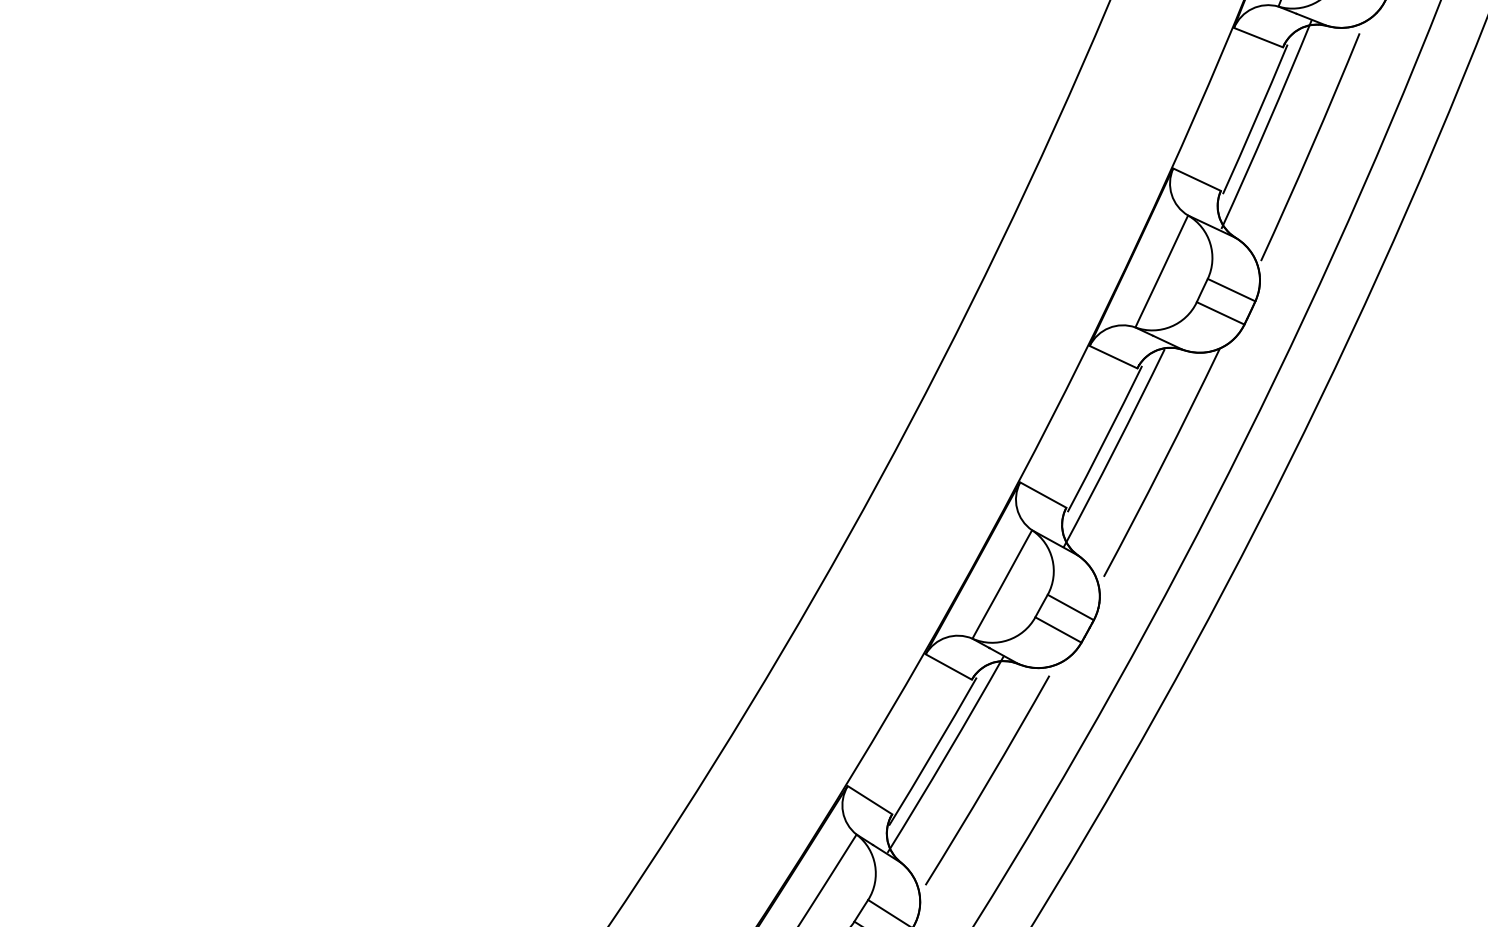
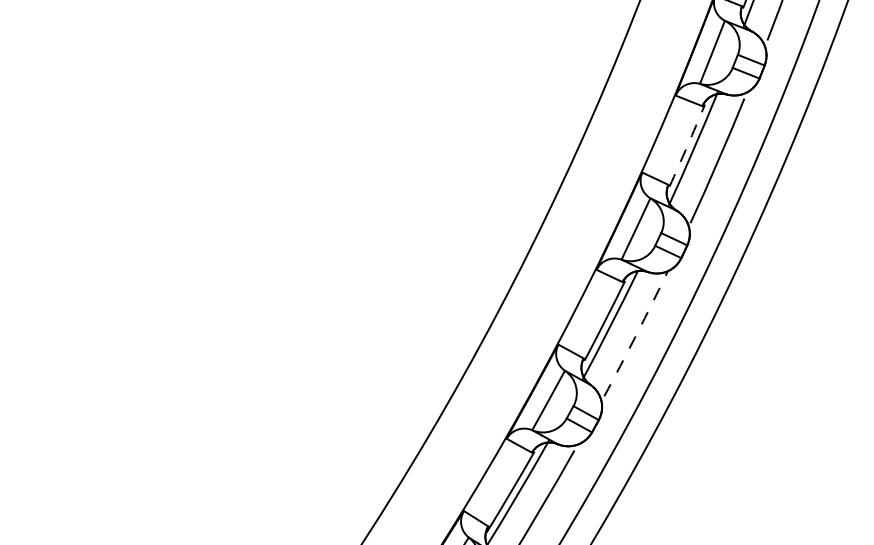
arc: (1255, 119) -> (687, 145), solid -> dashed
arc: (1162, 463) -> (636, 334), solid -> dashed

